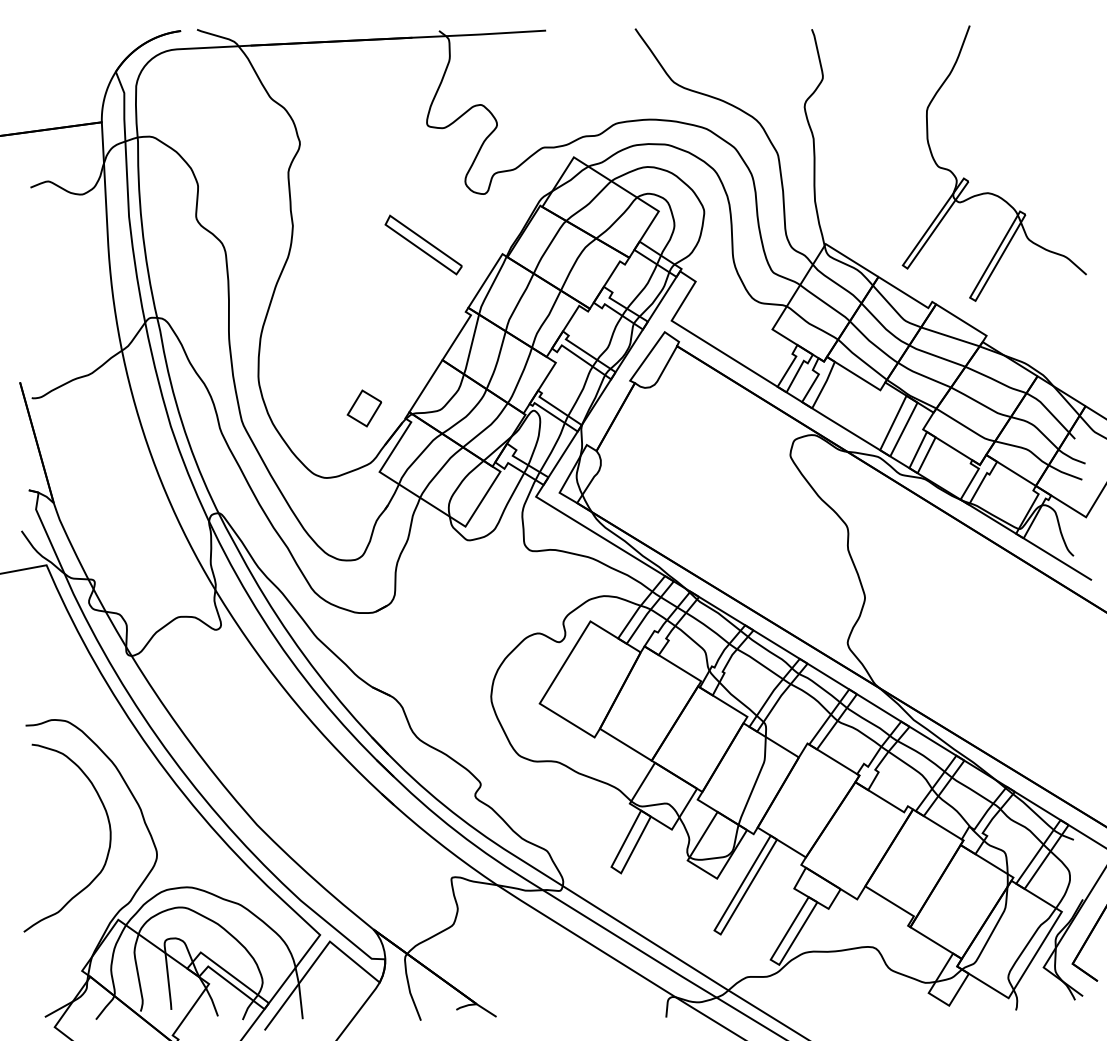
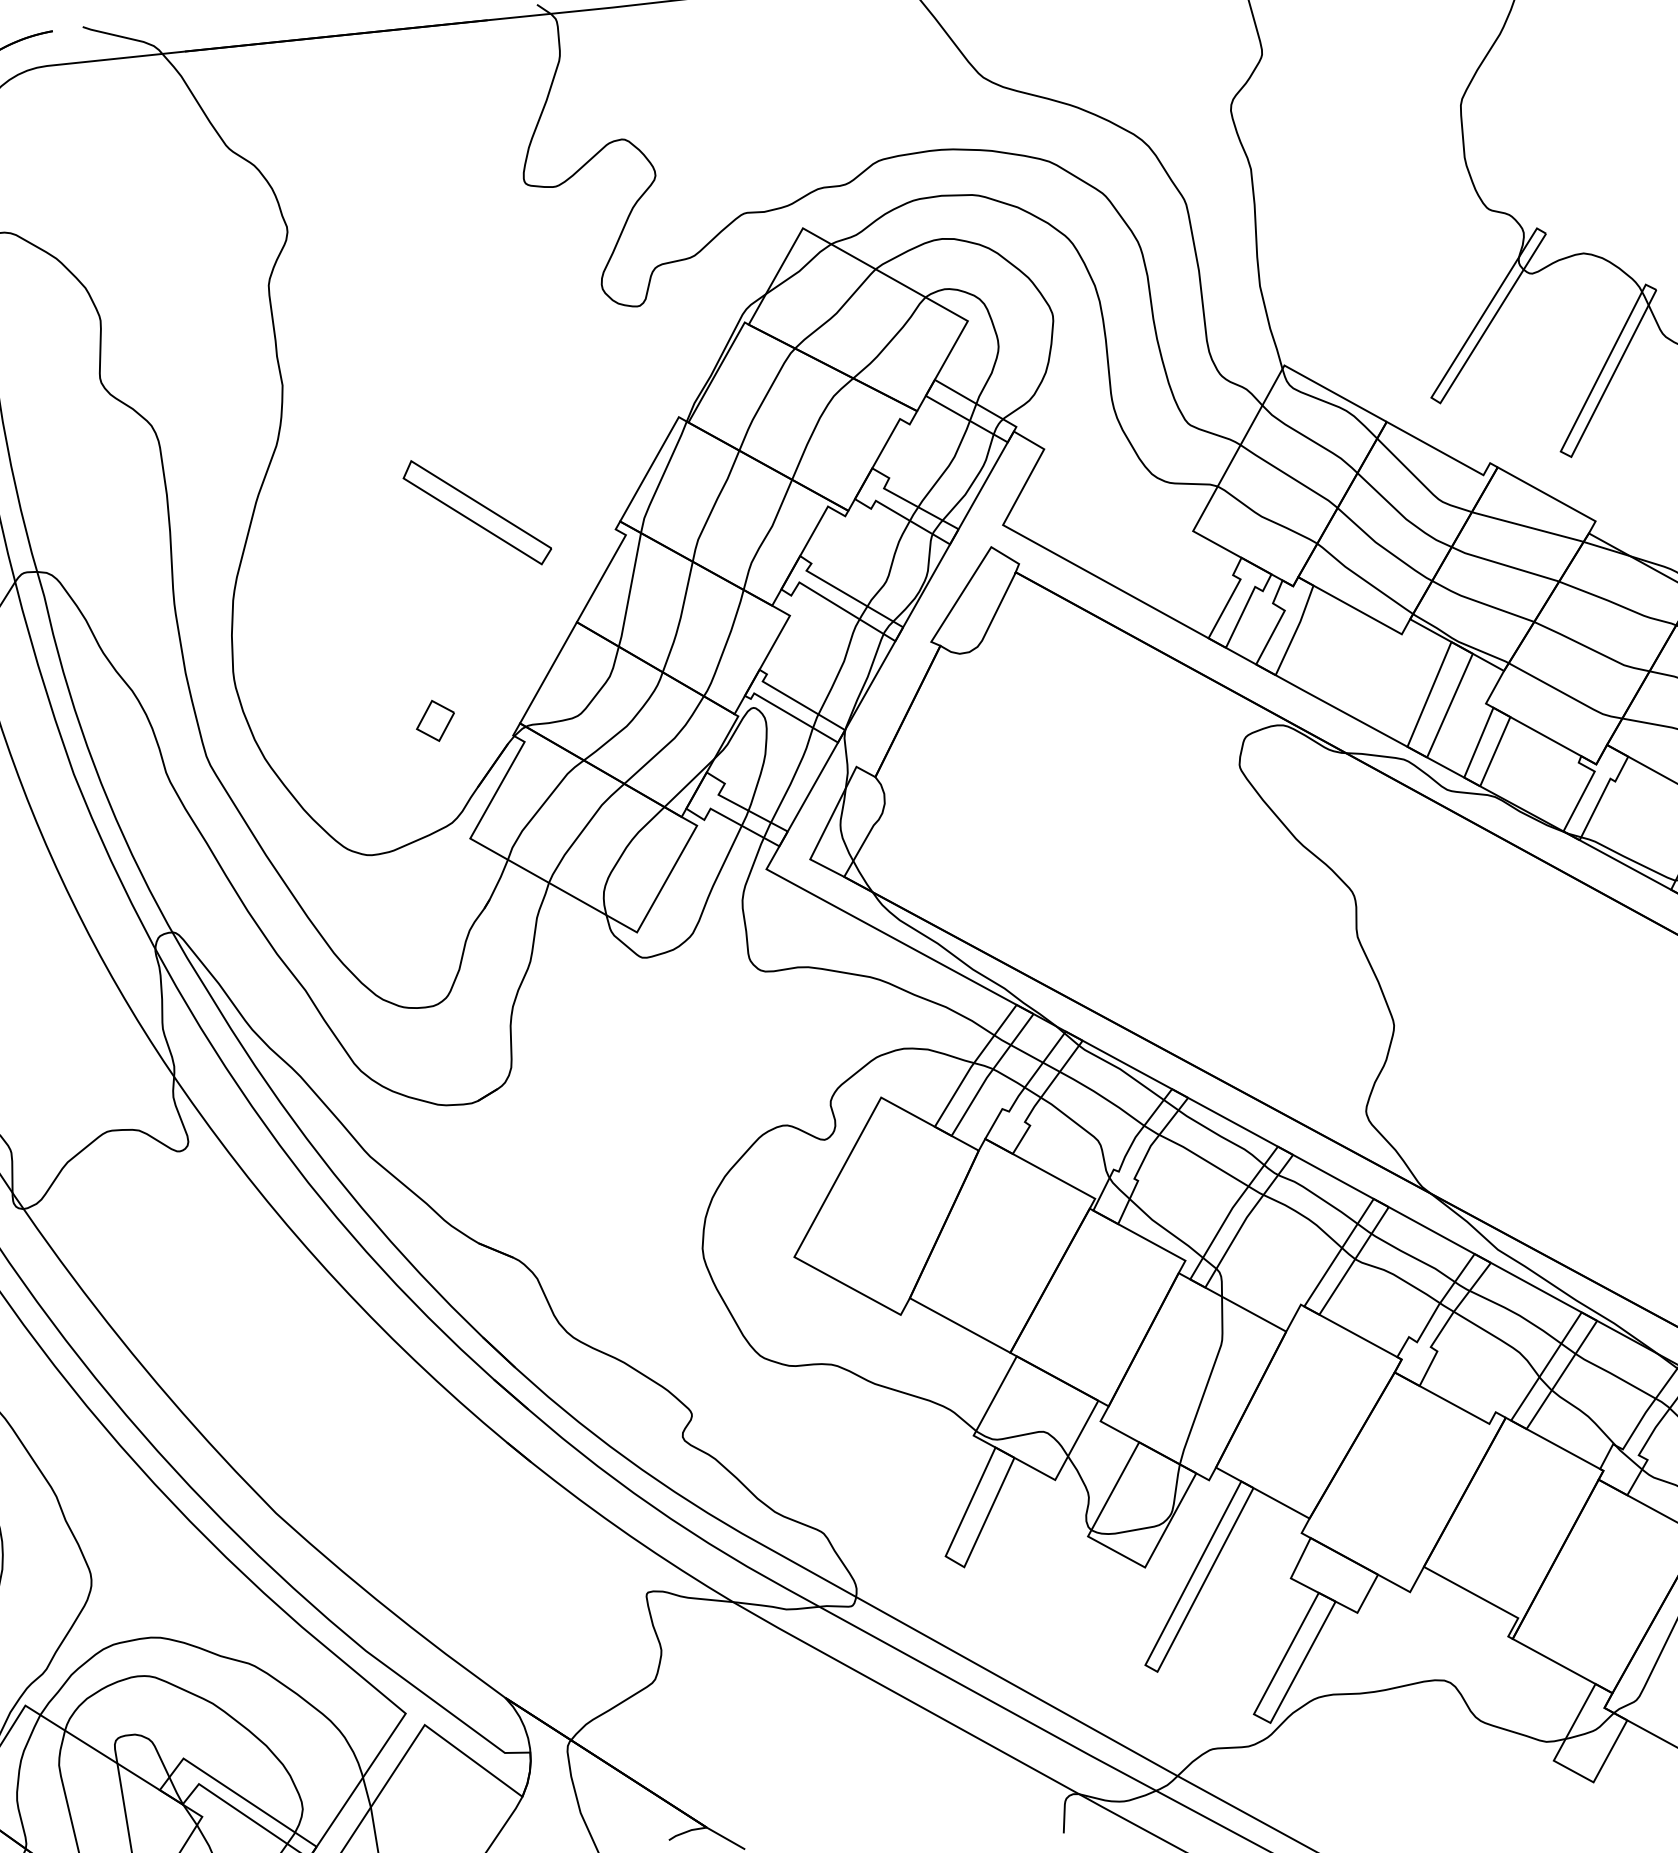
part: (423, 244) -> (476, 511), moved
part: (364, 408) -> (435, 720), size x0.6

